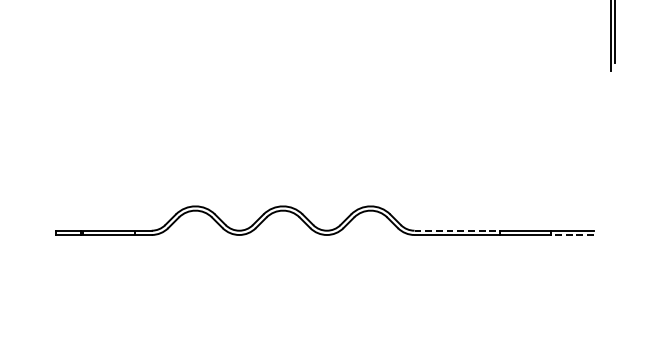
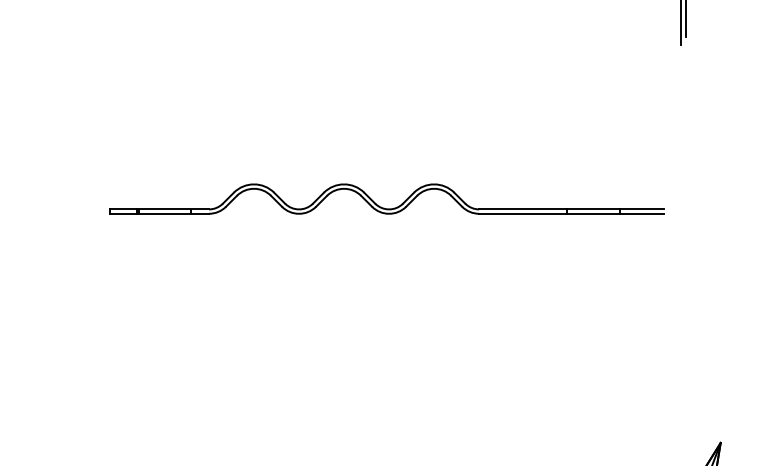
line: (457, 230) -> (523, 209), dashed -> solid
line: (572, 234) -> (641, 213), dashed -> solid

